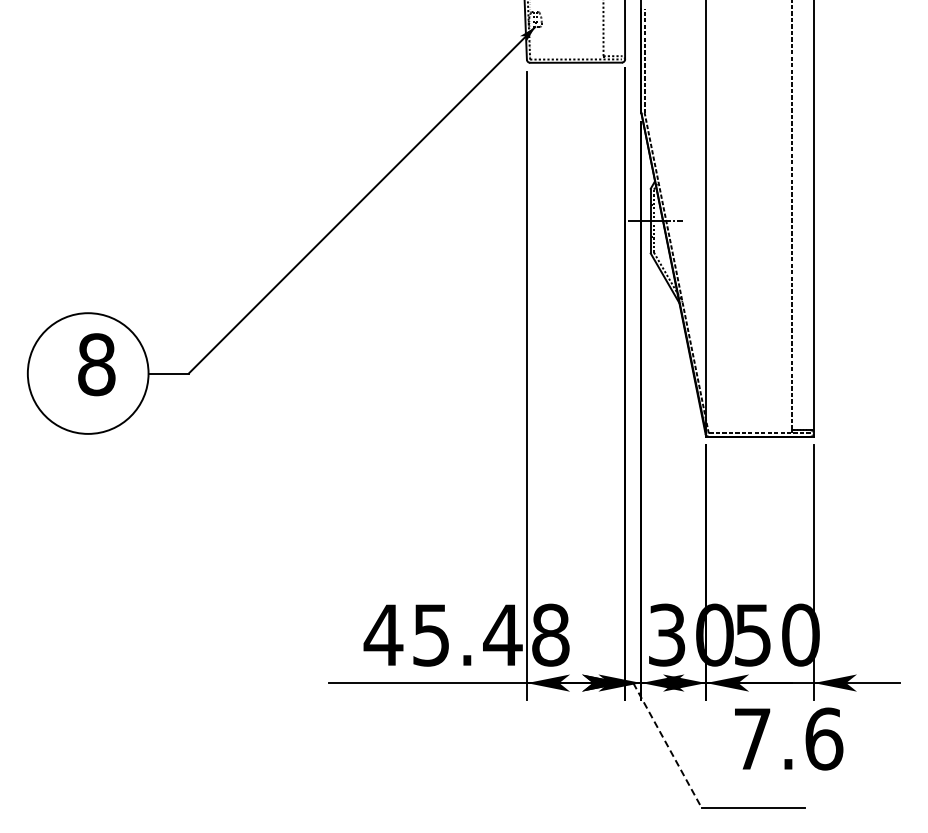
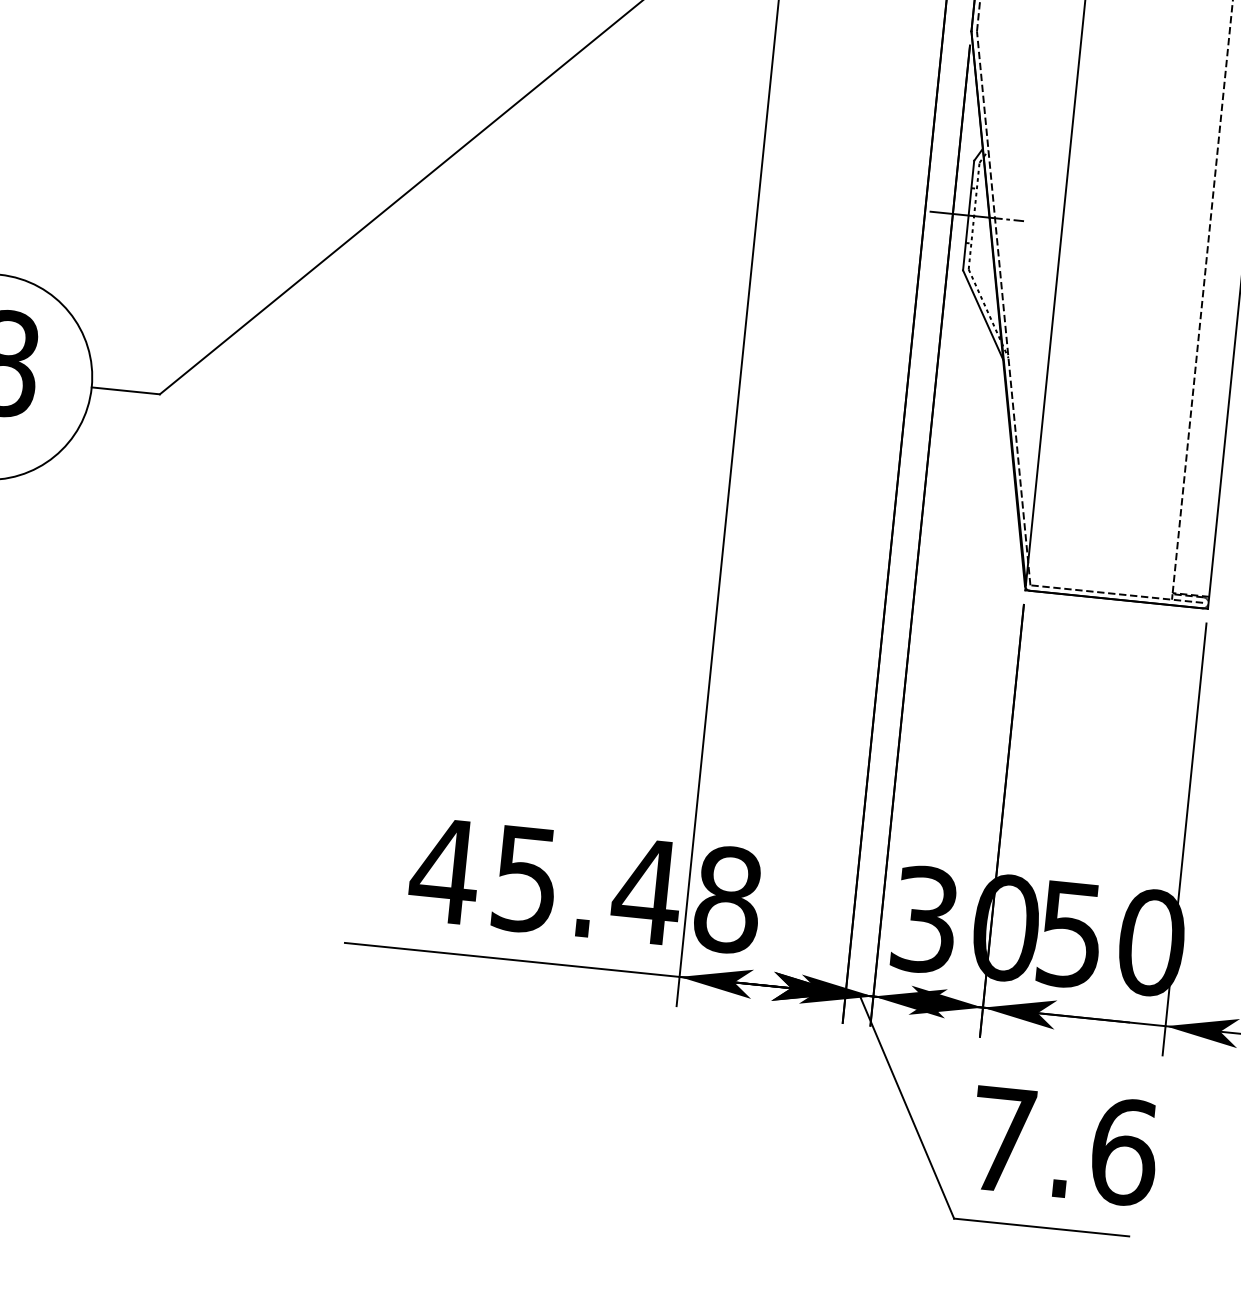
text: (789, 738) -> (1065, 1145), moved
line: (667, 745) -> (906, 1106), dashed -> solid

